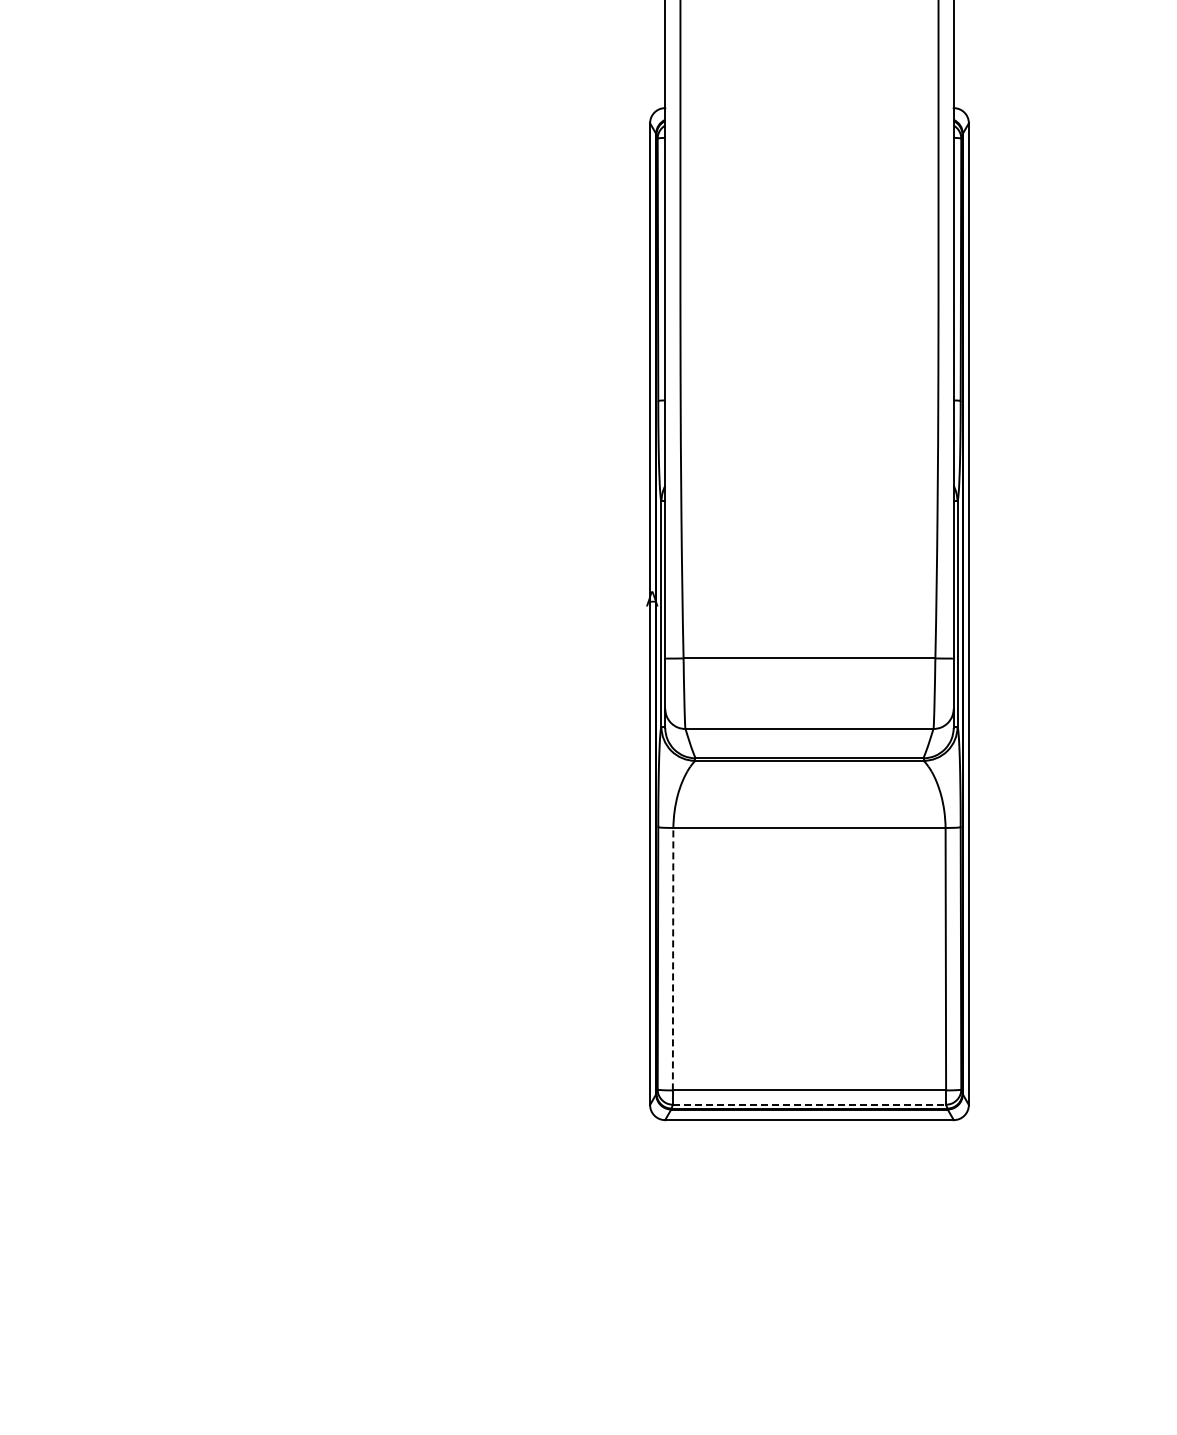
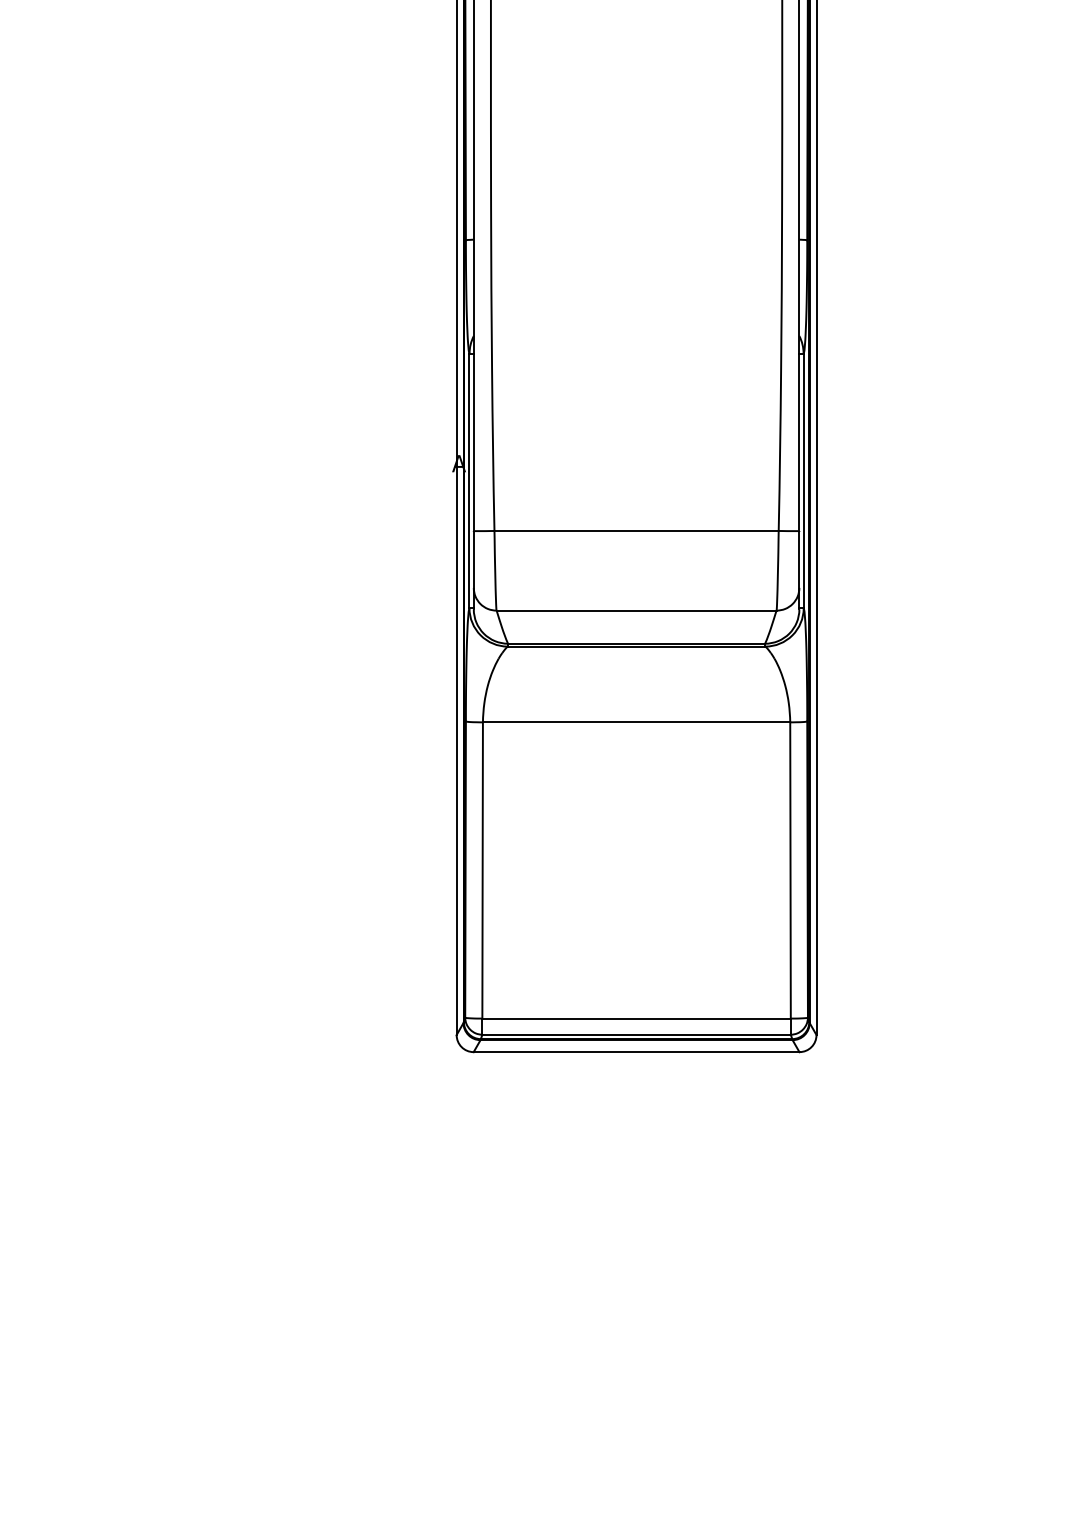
line: (673, 958) -> (483, 869), dashed -> solid
line: (809, 1104) -> (636, 1034), dashed -> solid

